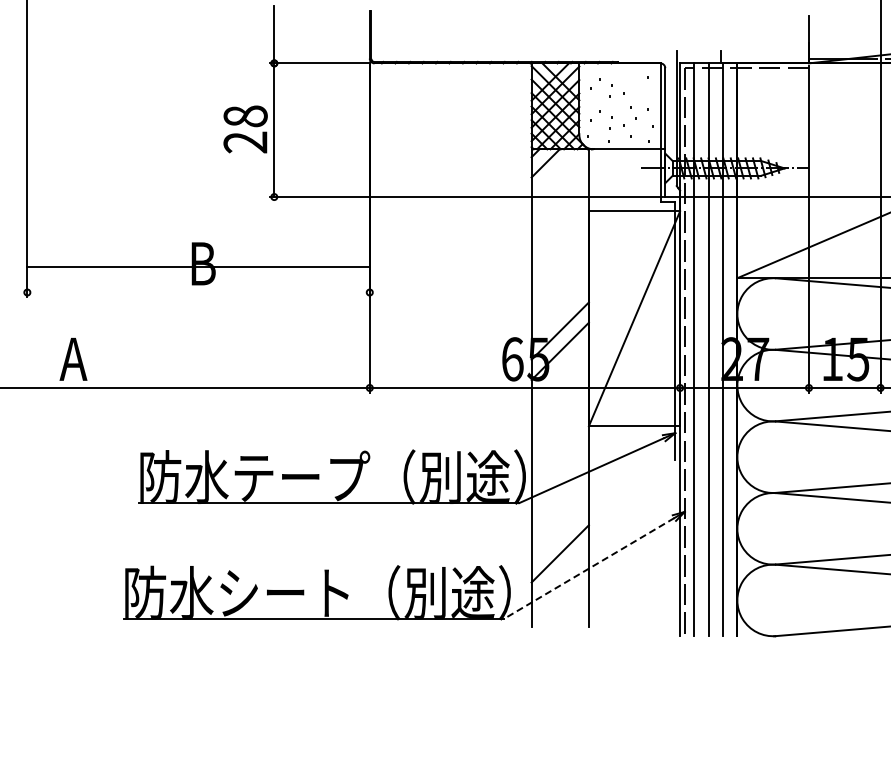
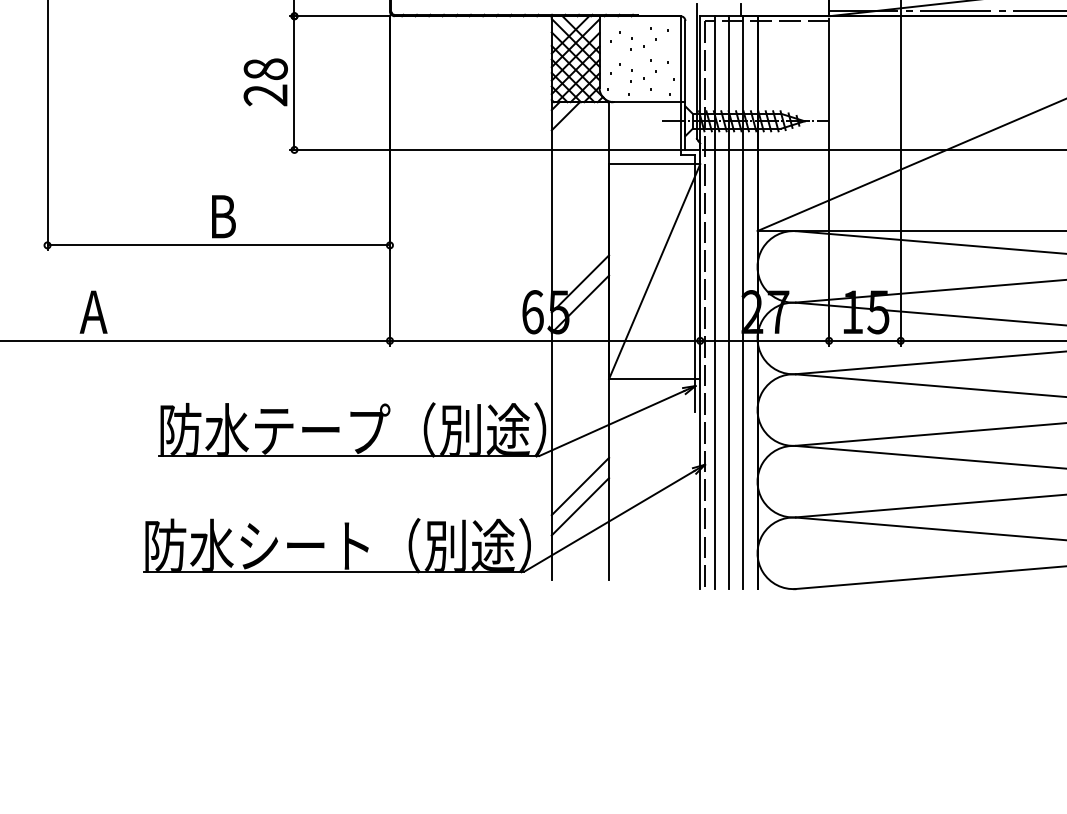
line: (198, 266) -> (218, 245), moved
line: (560, 533) -> (580, 486), added
line: (589, 568) -> (609, 521), dashed -> solid

